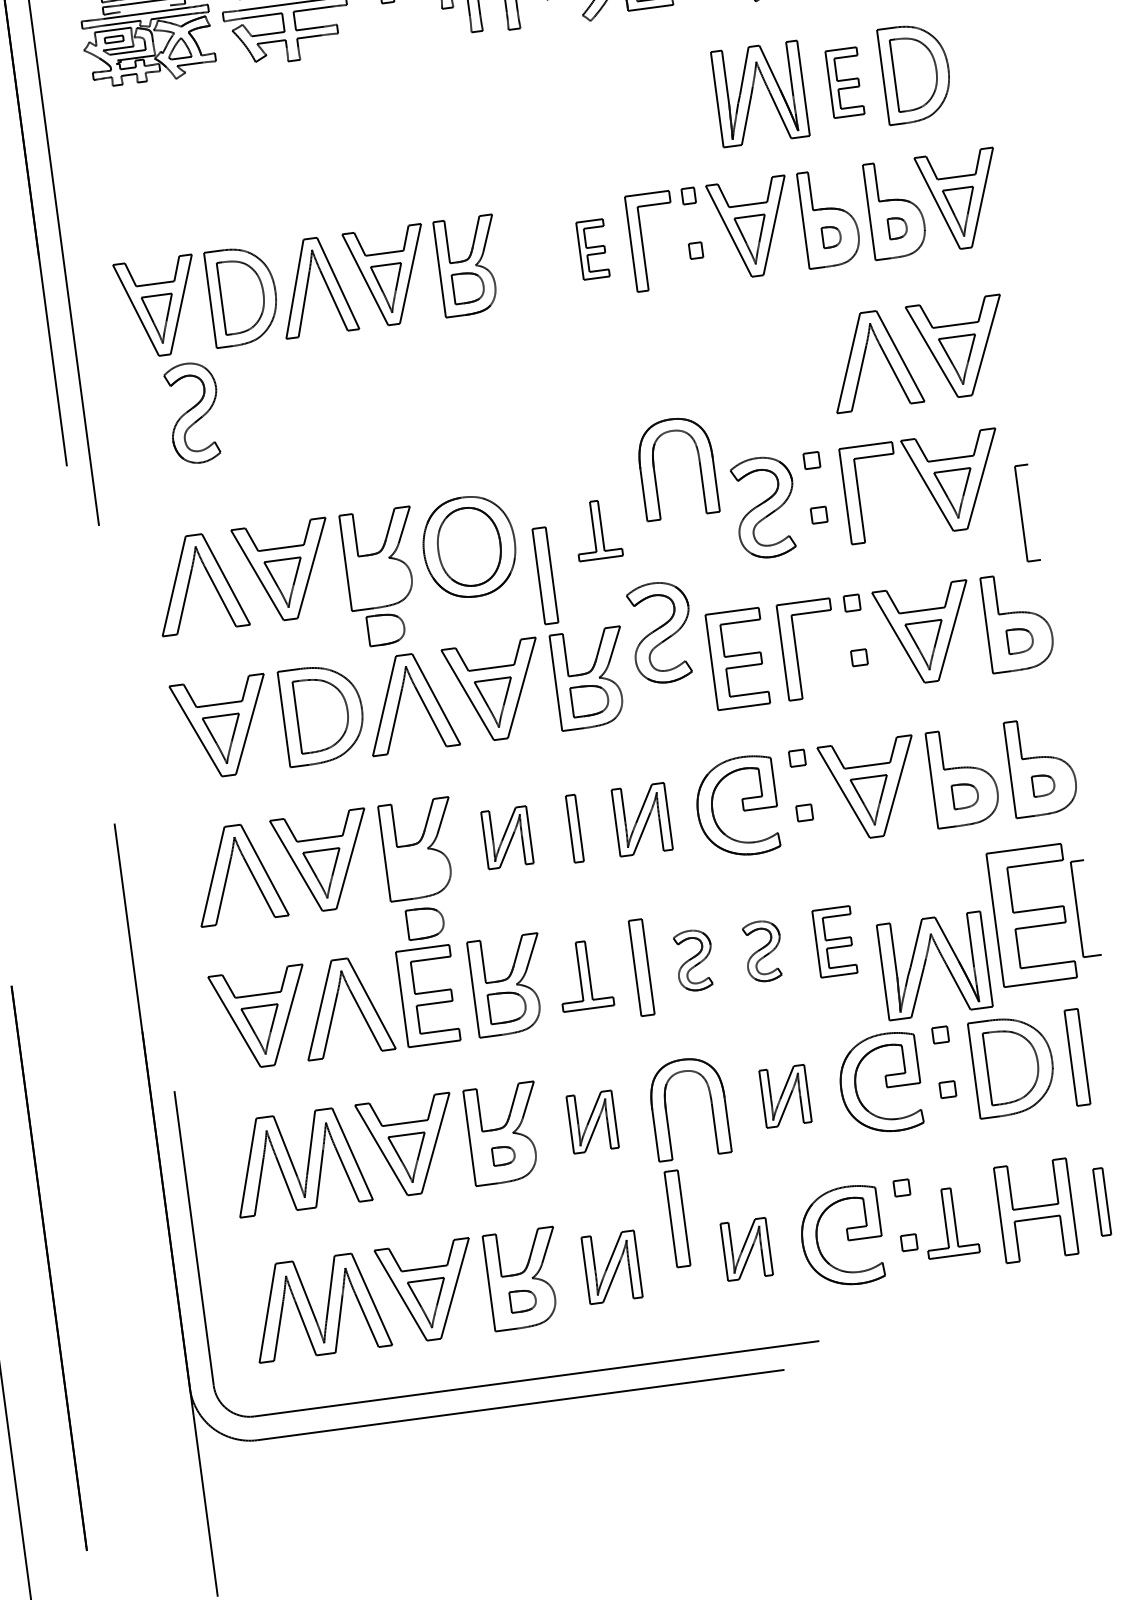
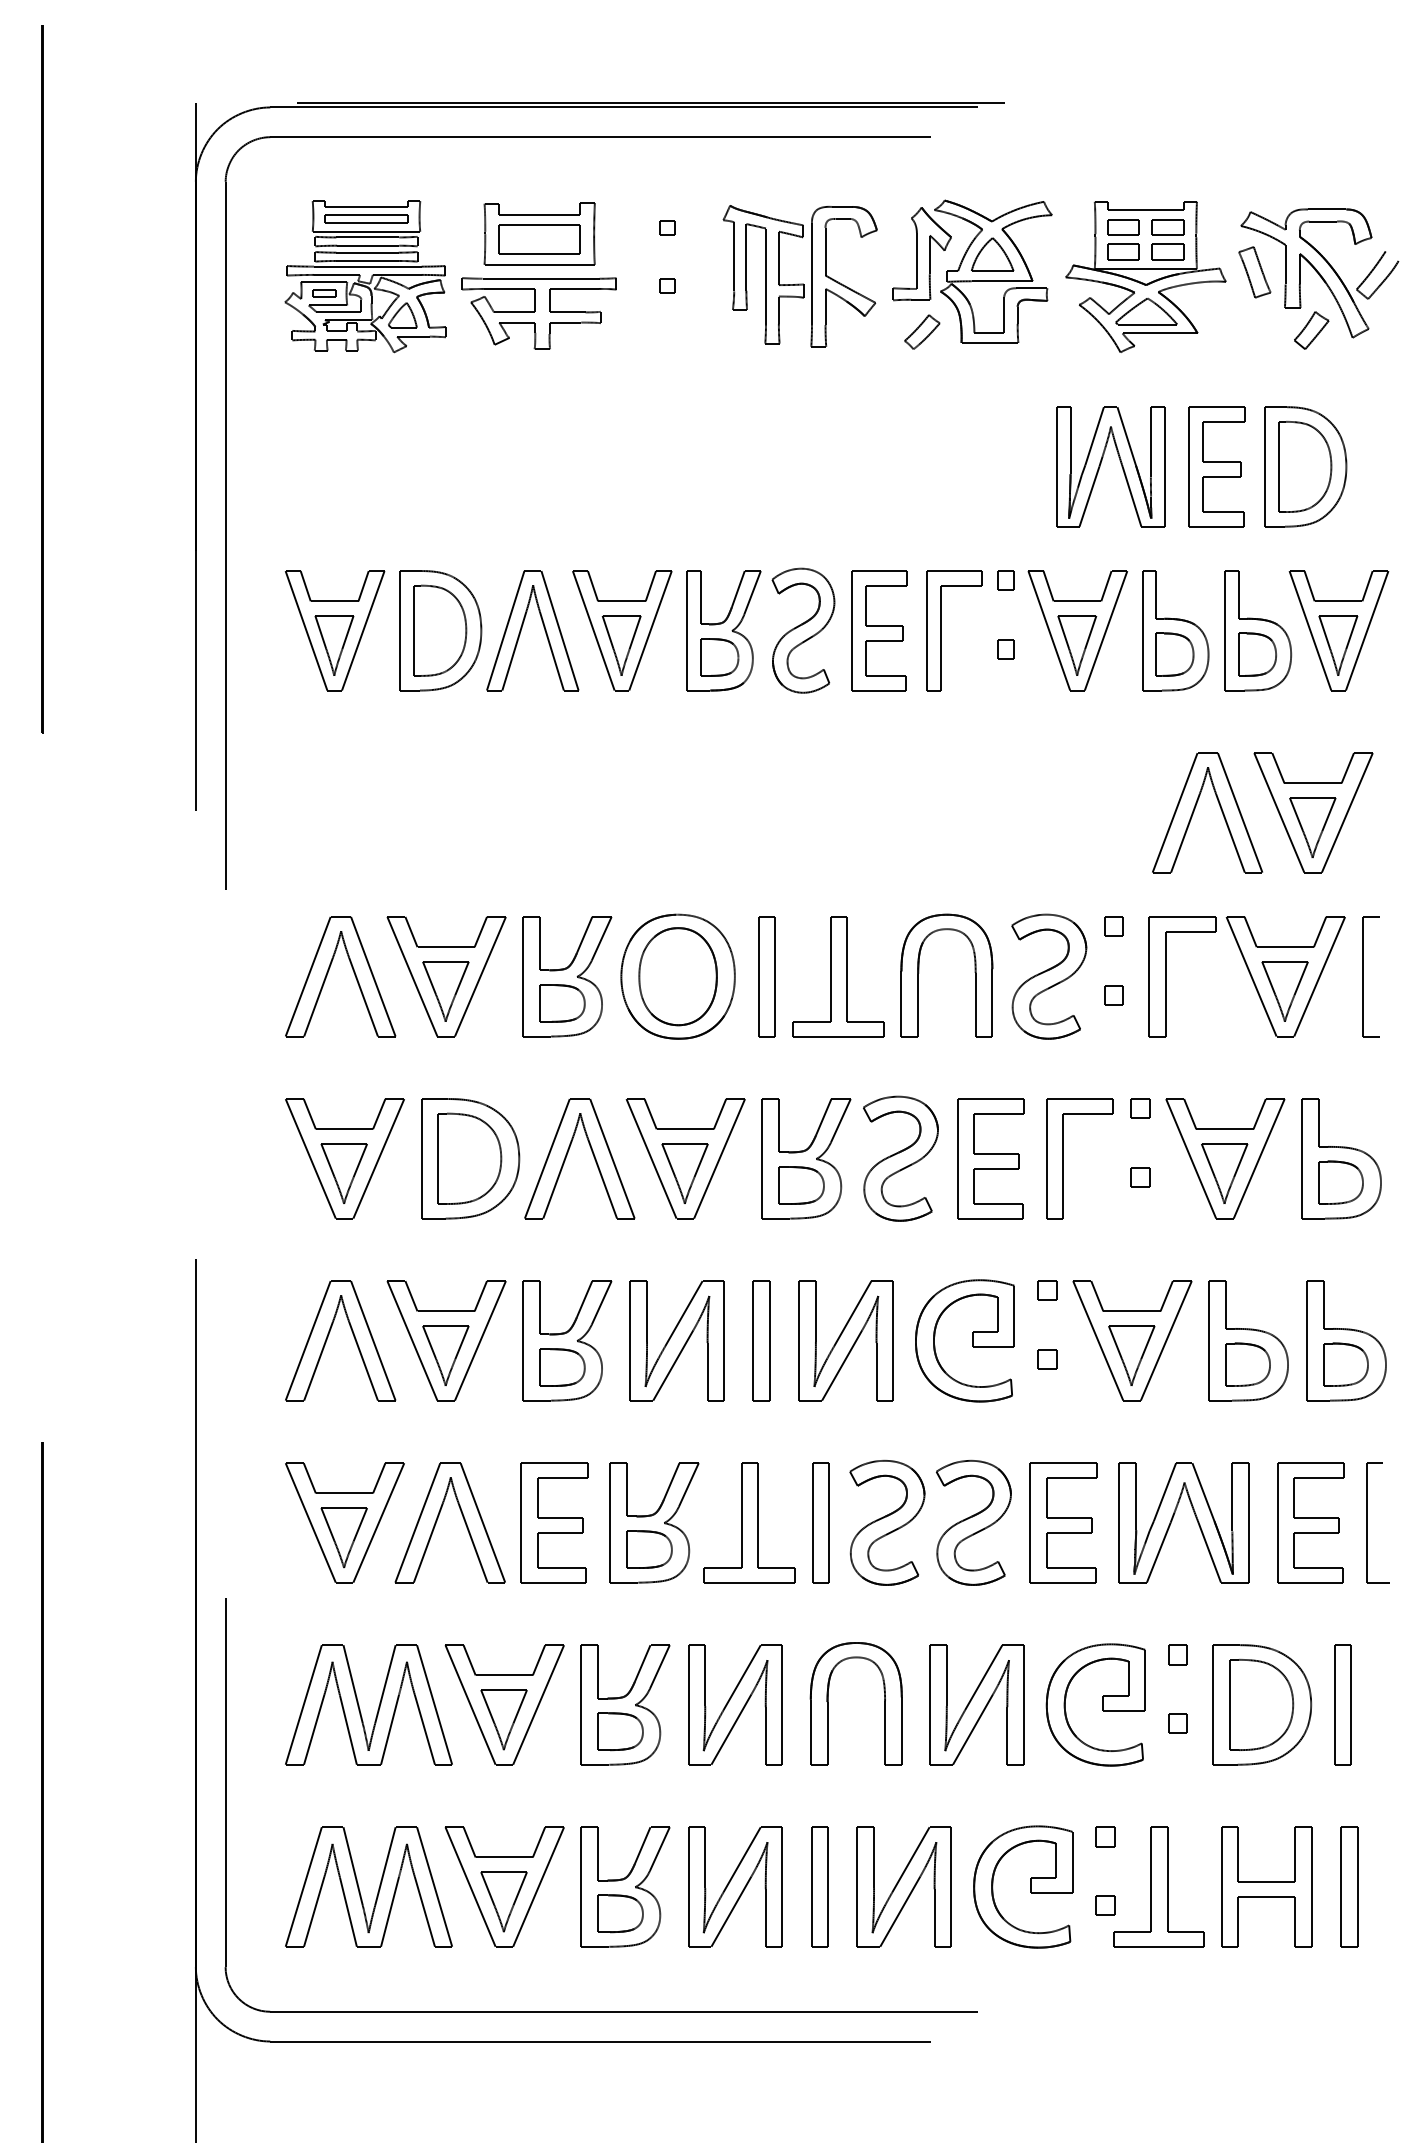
line: (145, 8) -> (367, 260), added
part: (844, 82) -> (1216, 466), size x1.43
part: (897, 228) -> (1257, 654), size x1.67
part: (831, 236) -> (1174, 654), size x1.67
part: (593, 249) -> (879, 630), size x1.67
part: (194, 412) -> (803, 630), moved
part: (655, 469) -> (919, 973), moved
part: (1021, 513) -> (1363, 976), moved
part: (597, 529) -> (838, 976), size x1.67
part: (545, 575) -> (766, 976), moved
part: (386, 629) -> (562, 1003), moved
part: (661, 632) -> (900, 1158), moved
part: (1019, 640) -> (1340, 1182), size x1.43
part: (1043, 785) -> (1345, 1364), size x1.67
part: (965, 795) -> (1247, 1364), size x1.43
part: (641, 819) -> (845, 1340), size x1.43
part: (574, 828) -> (761, 1340), size x1.43
part: (506, 837) -> (676, 1340), size x1.67
part: (1032, 915) -> (1310, 1522), size x0.71
part: (425, 923) -> (562, 1367), moved
part: (835, 941) -> (1063, 1522), size x1.43
part: (763, 951) -> (973, 1522), size x1.67
part: (694, 960) -> (887, 1522), size x1.67
part: (925, 963) -> (1173, 1518), moved
part: (584, 974) -> (749, 1522), size x1.43
part: (785, 1096) -> (976, 1704), size x1.67
part: (592, 1121) -> (735, 1704), size x1.67
part: (503, 1155) -> (620, 1731), size x1.67
part: (1102, 1201) -> (1349, 1886), size x1.43
part: (677, 1218) -> (819, 1886), moved
part: (949, 1221) -> (1158, 1886), size x1.43
part: (746, 1249) -> (903, 1886), size x1.67
part: (612, 1266) -> (735, 1886), size x1.43
part: (523, 1300) -> (620, 1913), size x1.43

